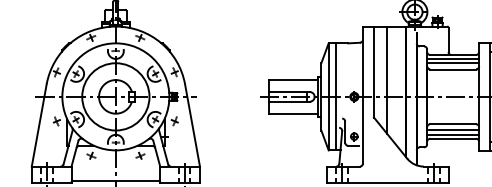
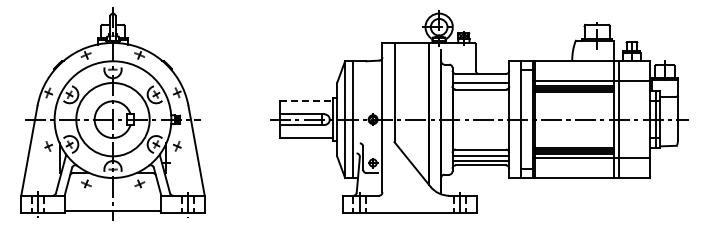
line: (452, 59) -> (480, 78), removed
line: (293, 80) -> (306, 101), solid -> dashed
line: (387, 80) -> (409, 101), removed

